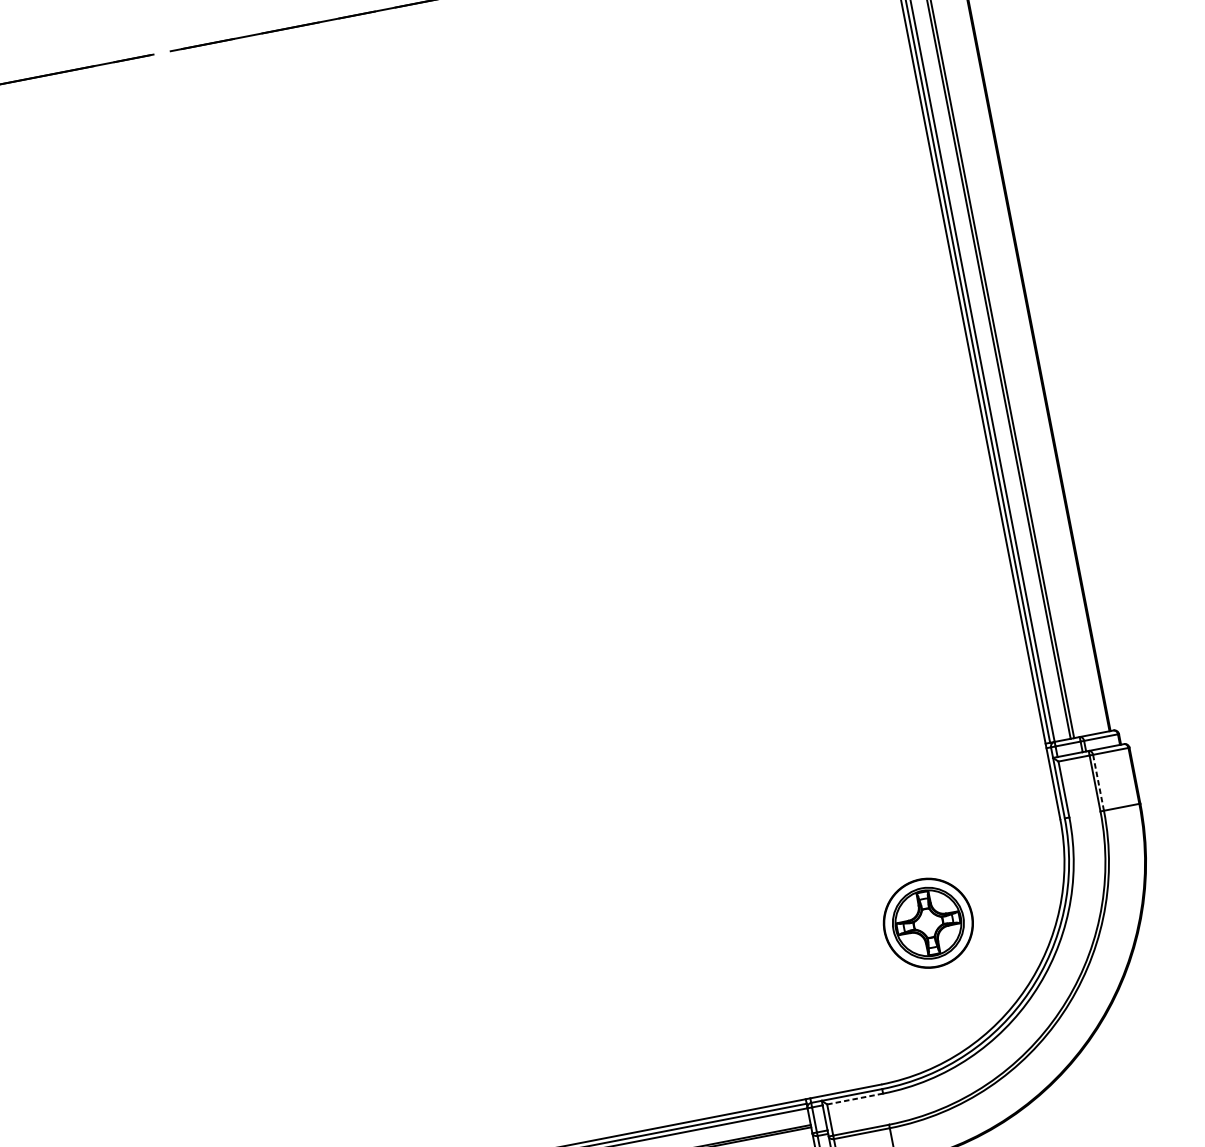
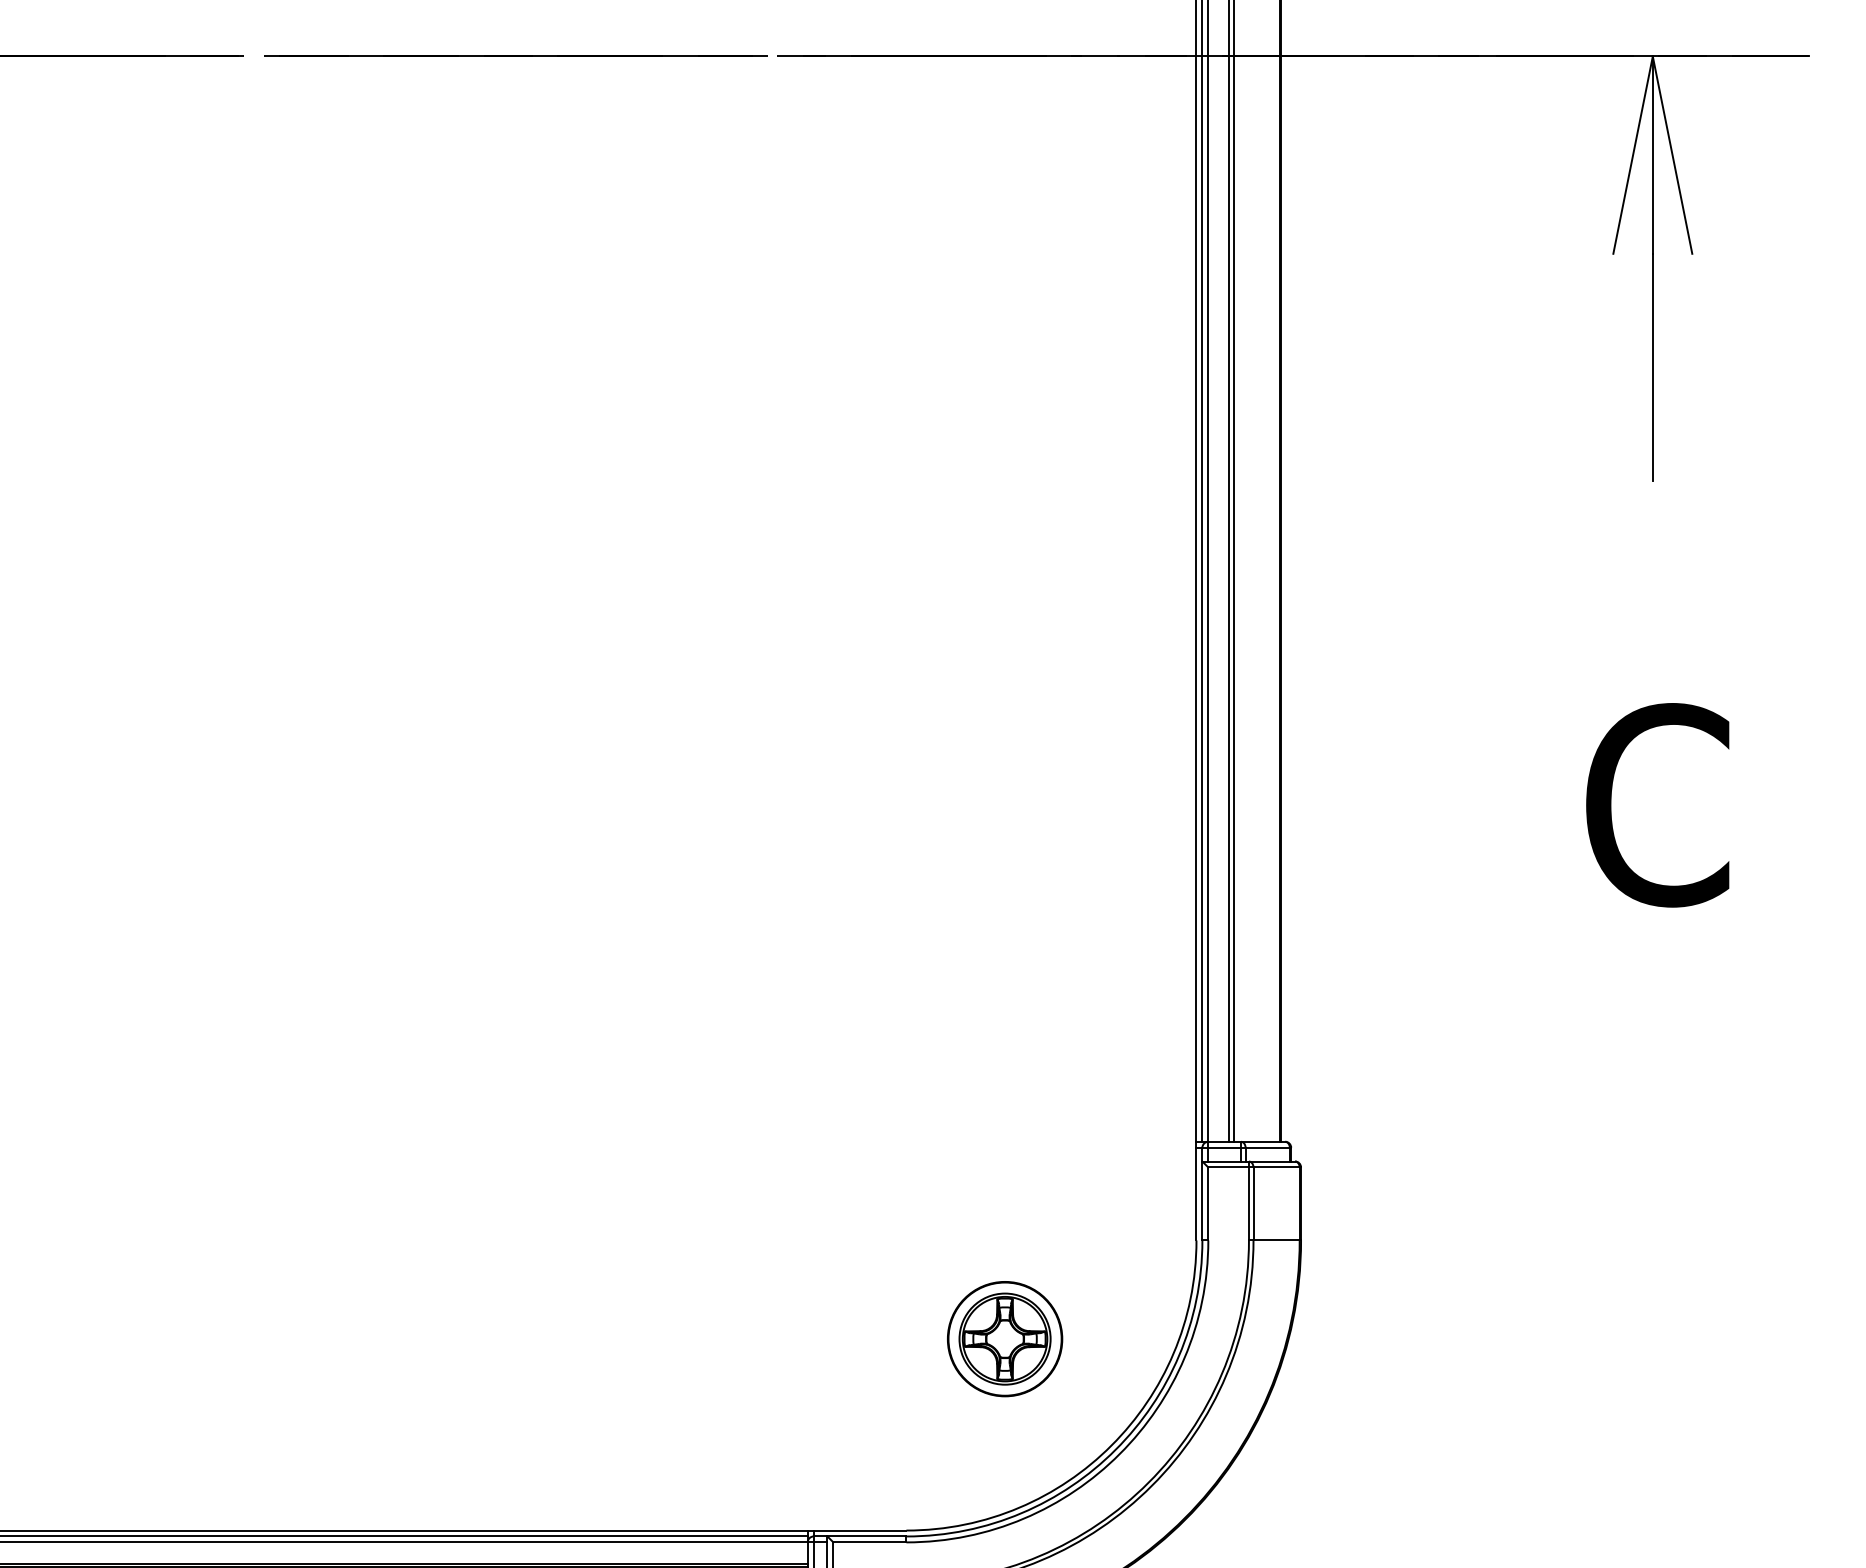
line: (1098, 782) -> (1253, 1203), dashed -> solid
line: (854, 1099) -> (869, 1542), dashed -> solid

